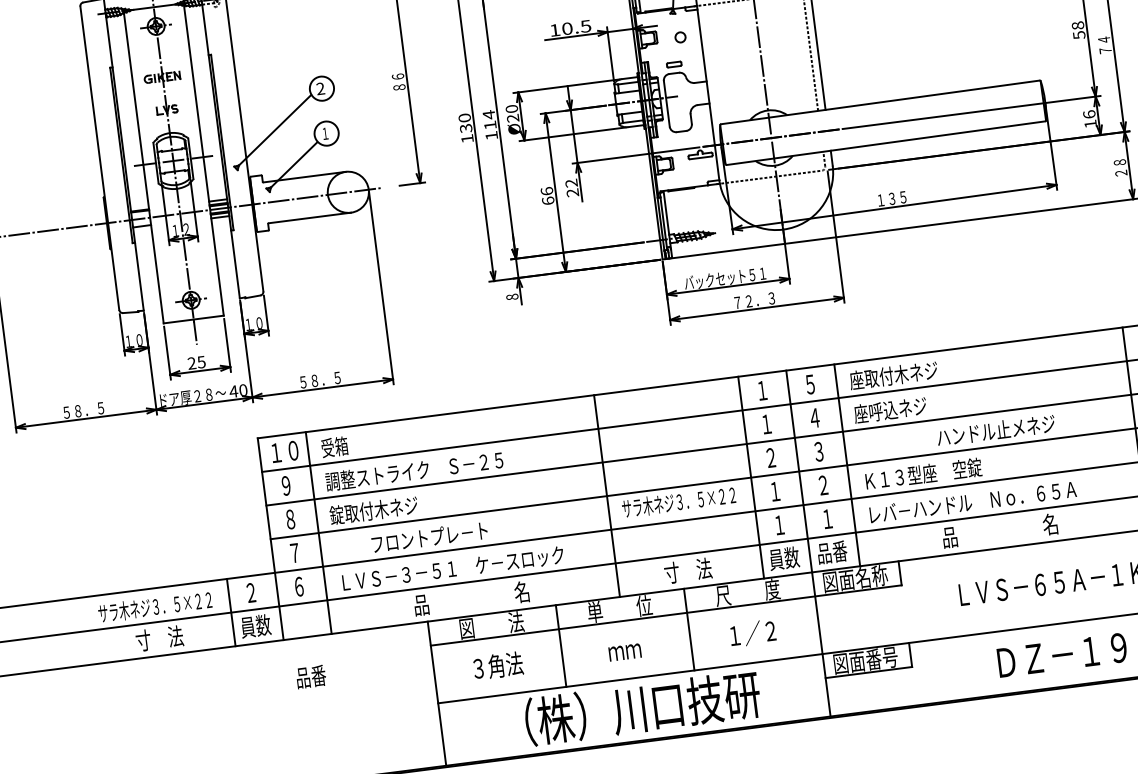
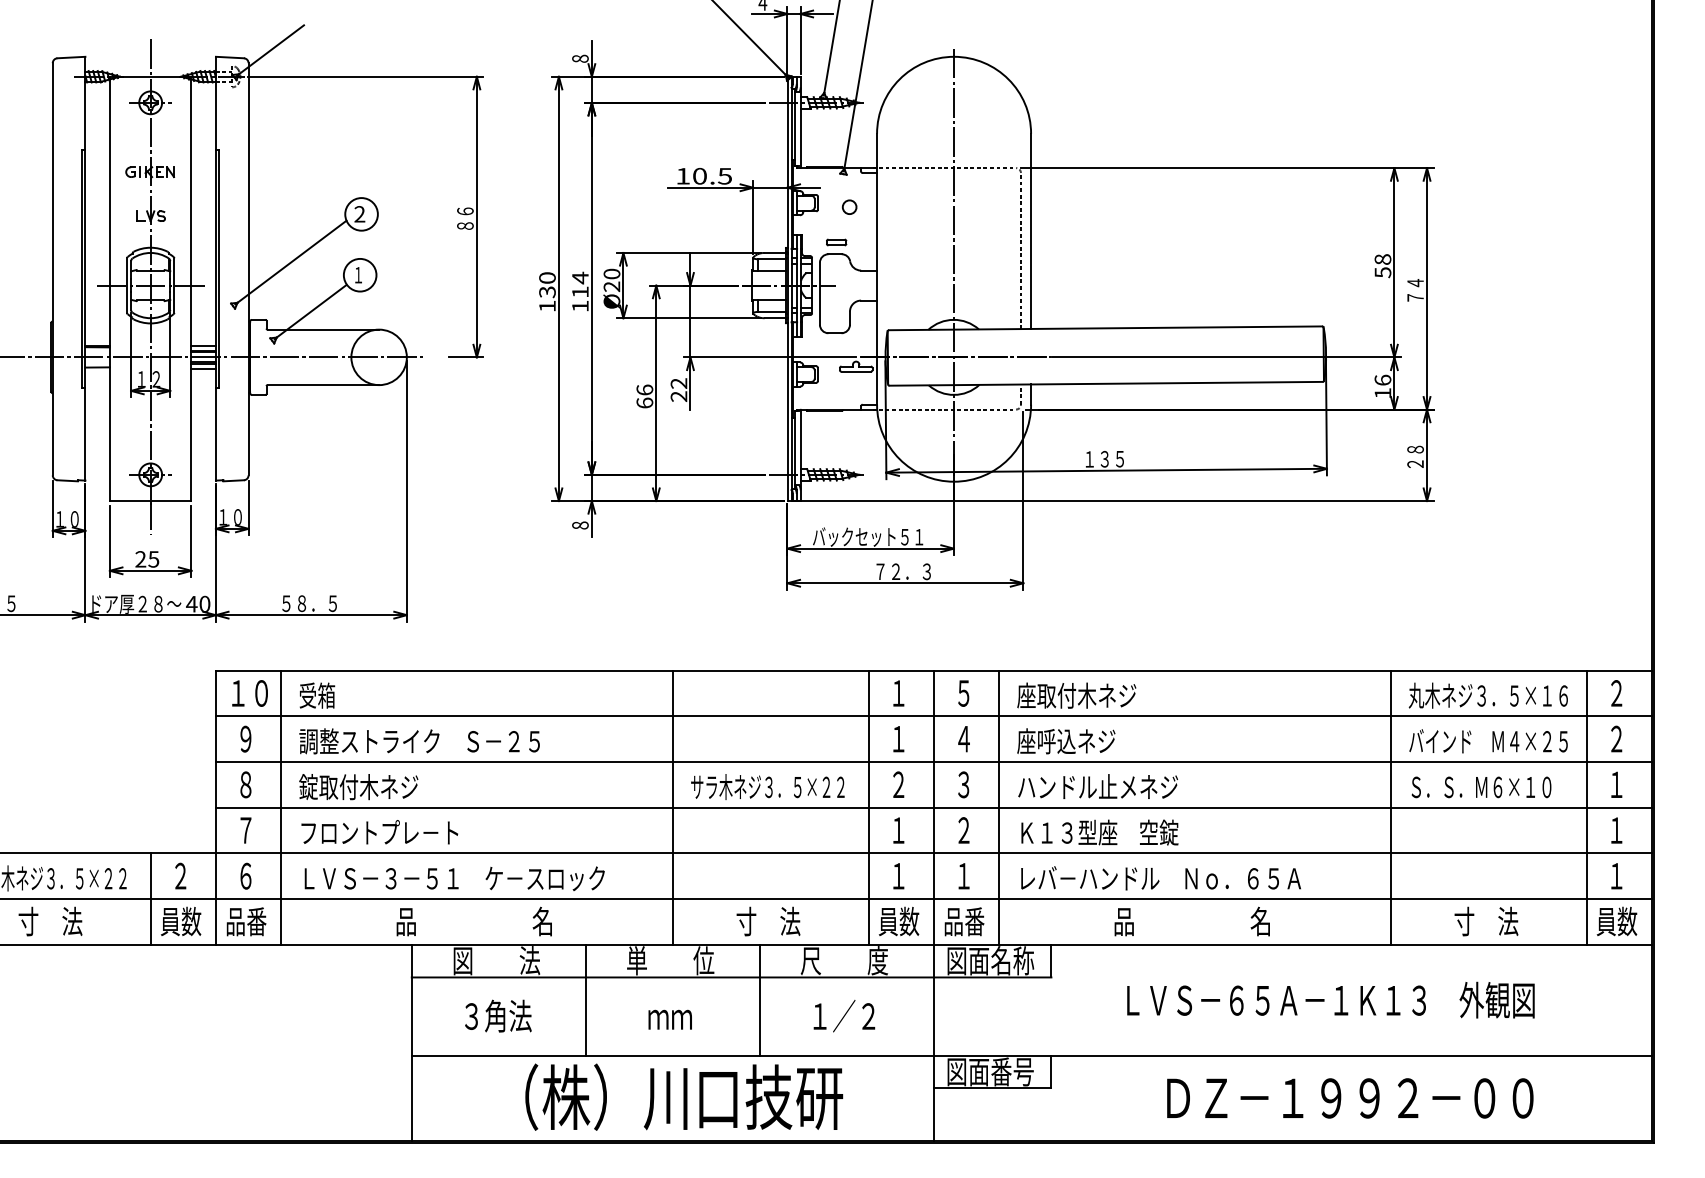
text: (995, 430) -> (1097, 786), moved
text: (678, 501) -> (767, 786), moved
text: (429, 537) -> (379, 832), moved
text: (311, 676) -> (246, 921), moved

